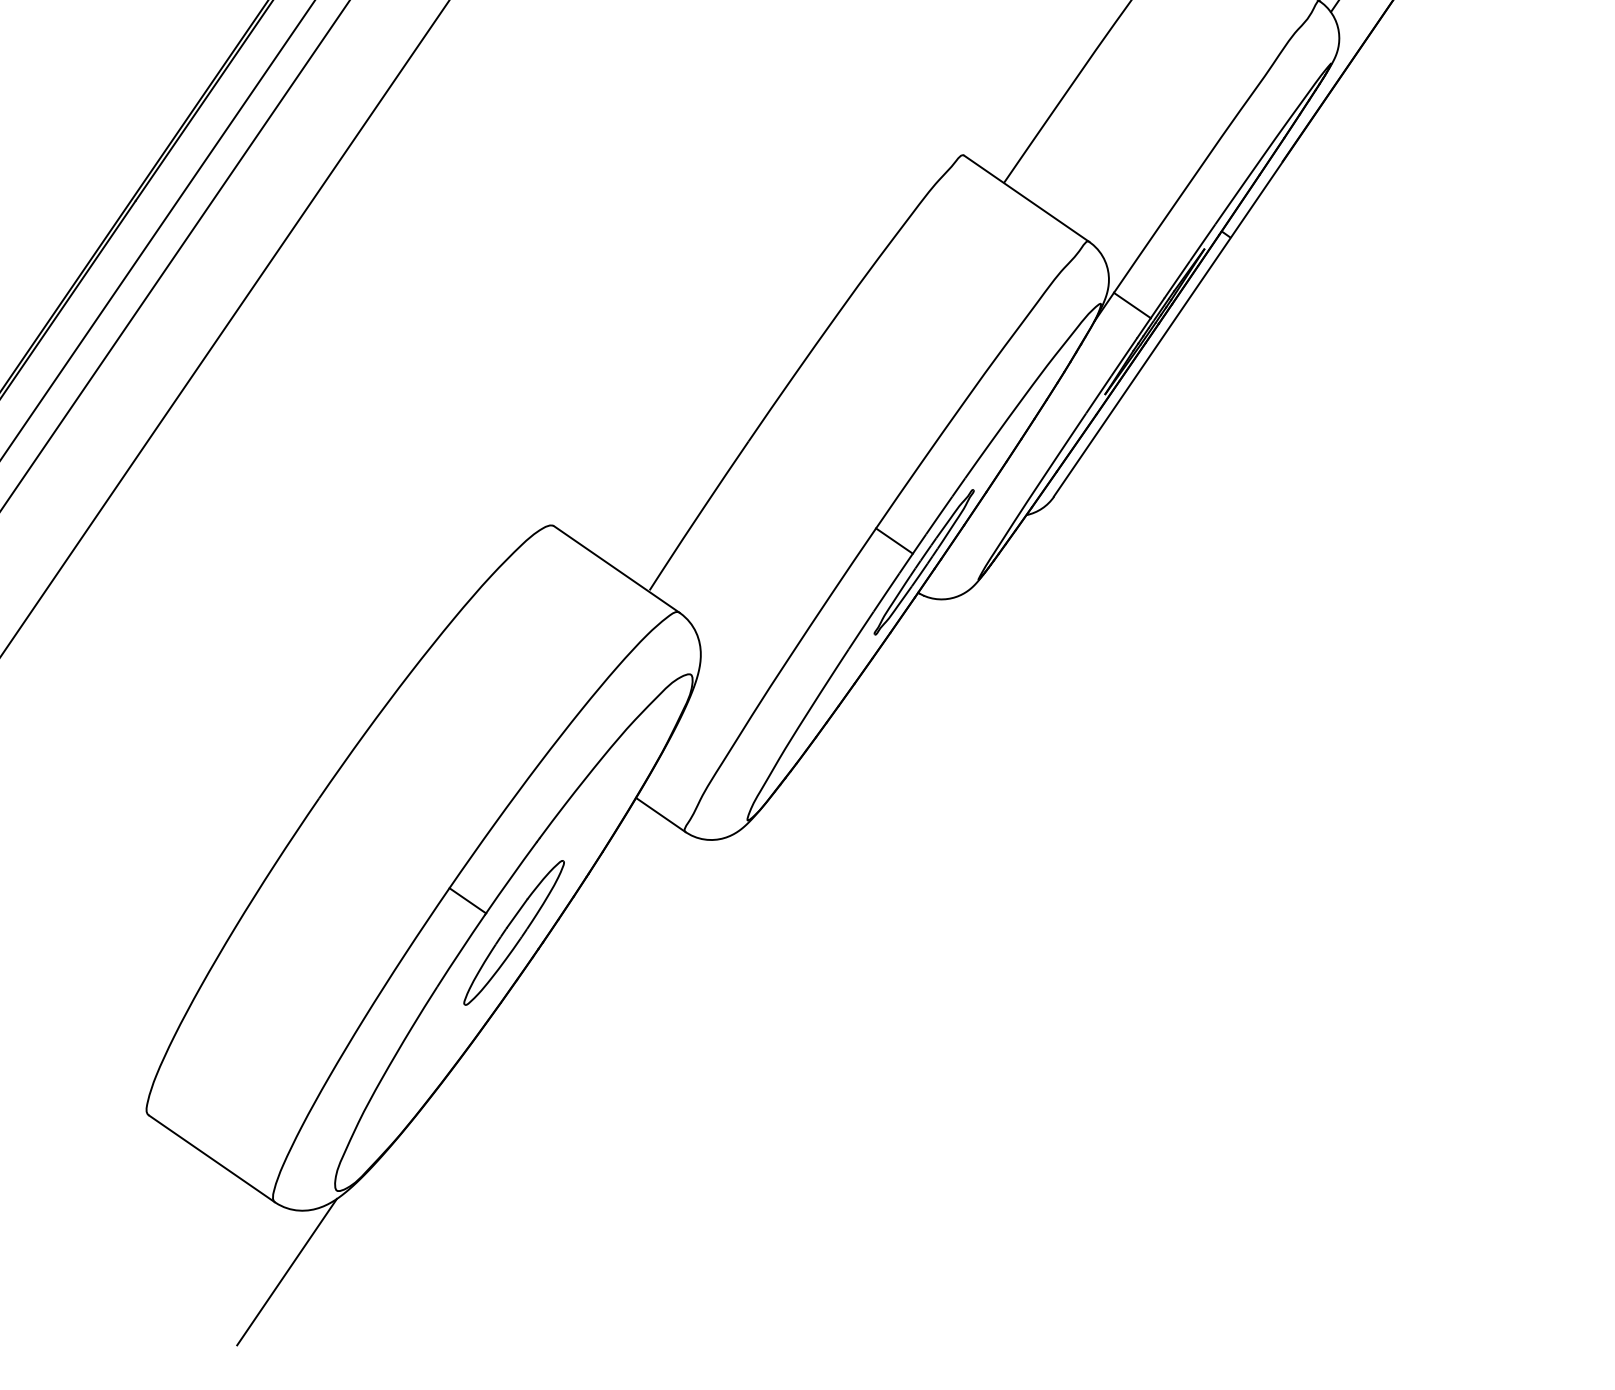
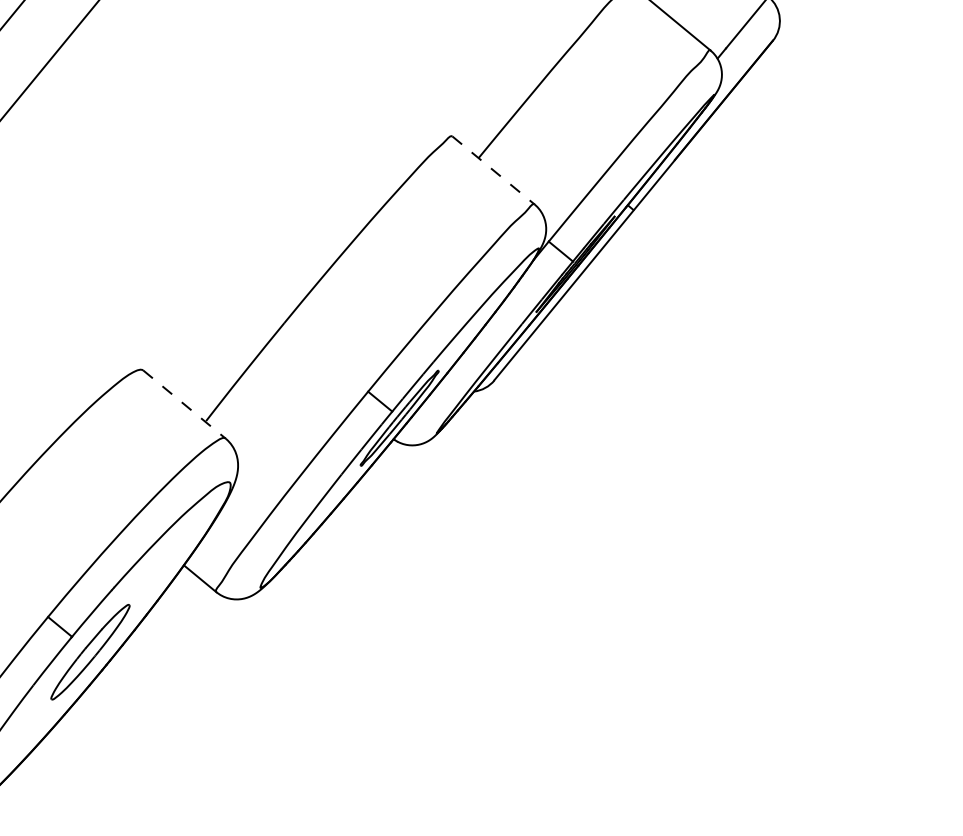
line: (1027, 199) -> (494, 171), solid -> dashed
line: (617, 569) -> (184, 404), solid -> dashed

